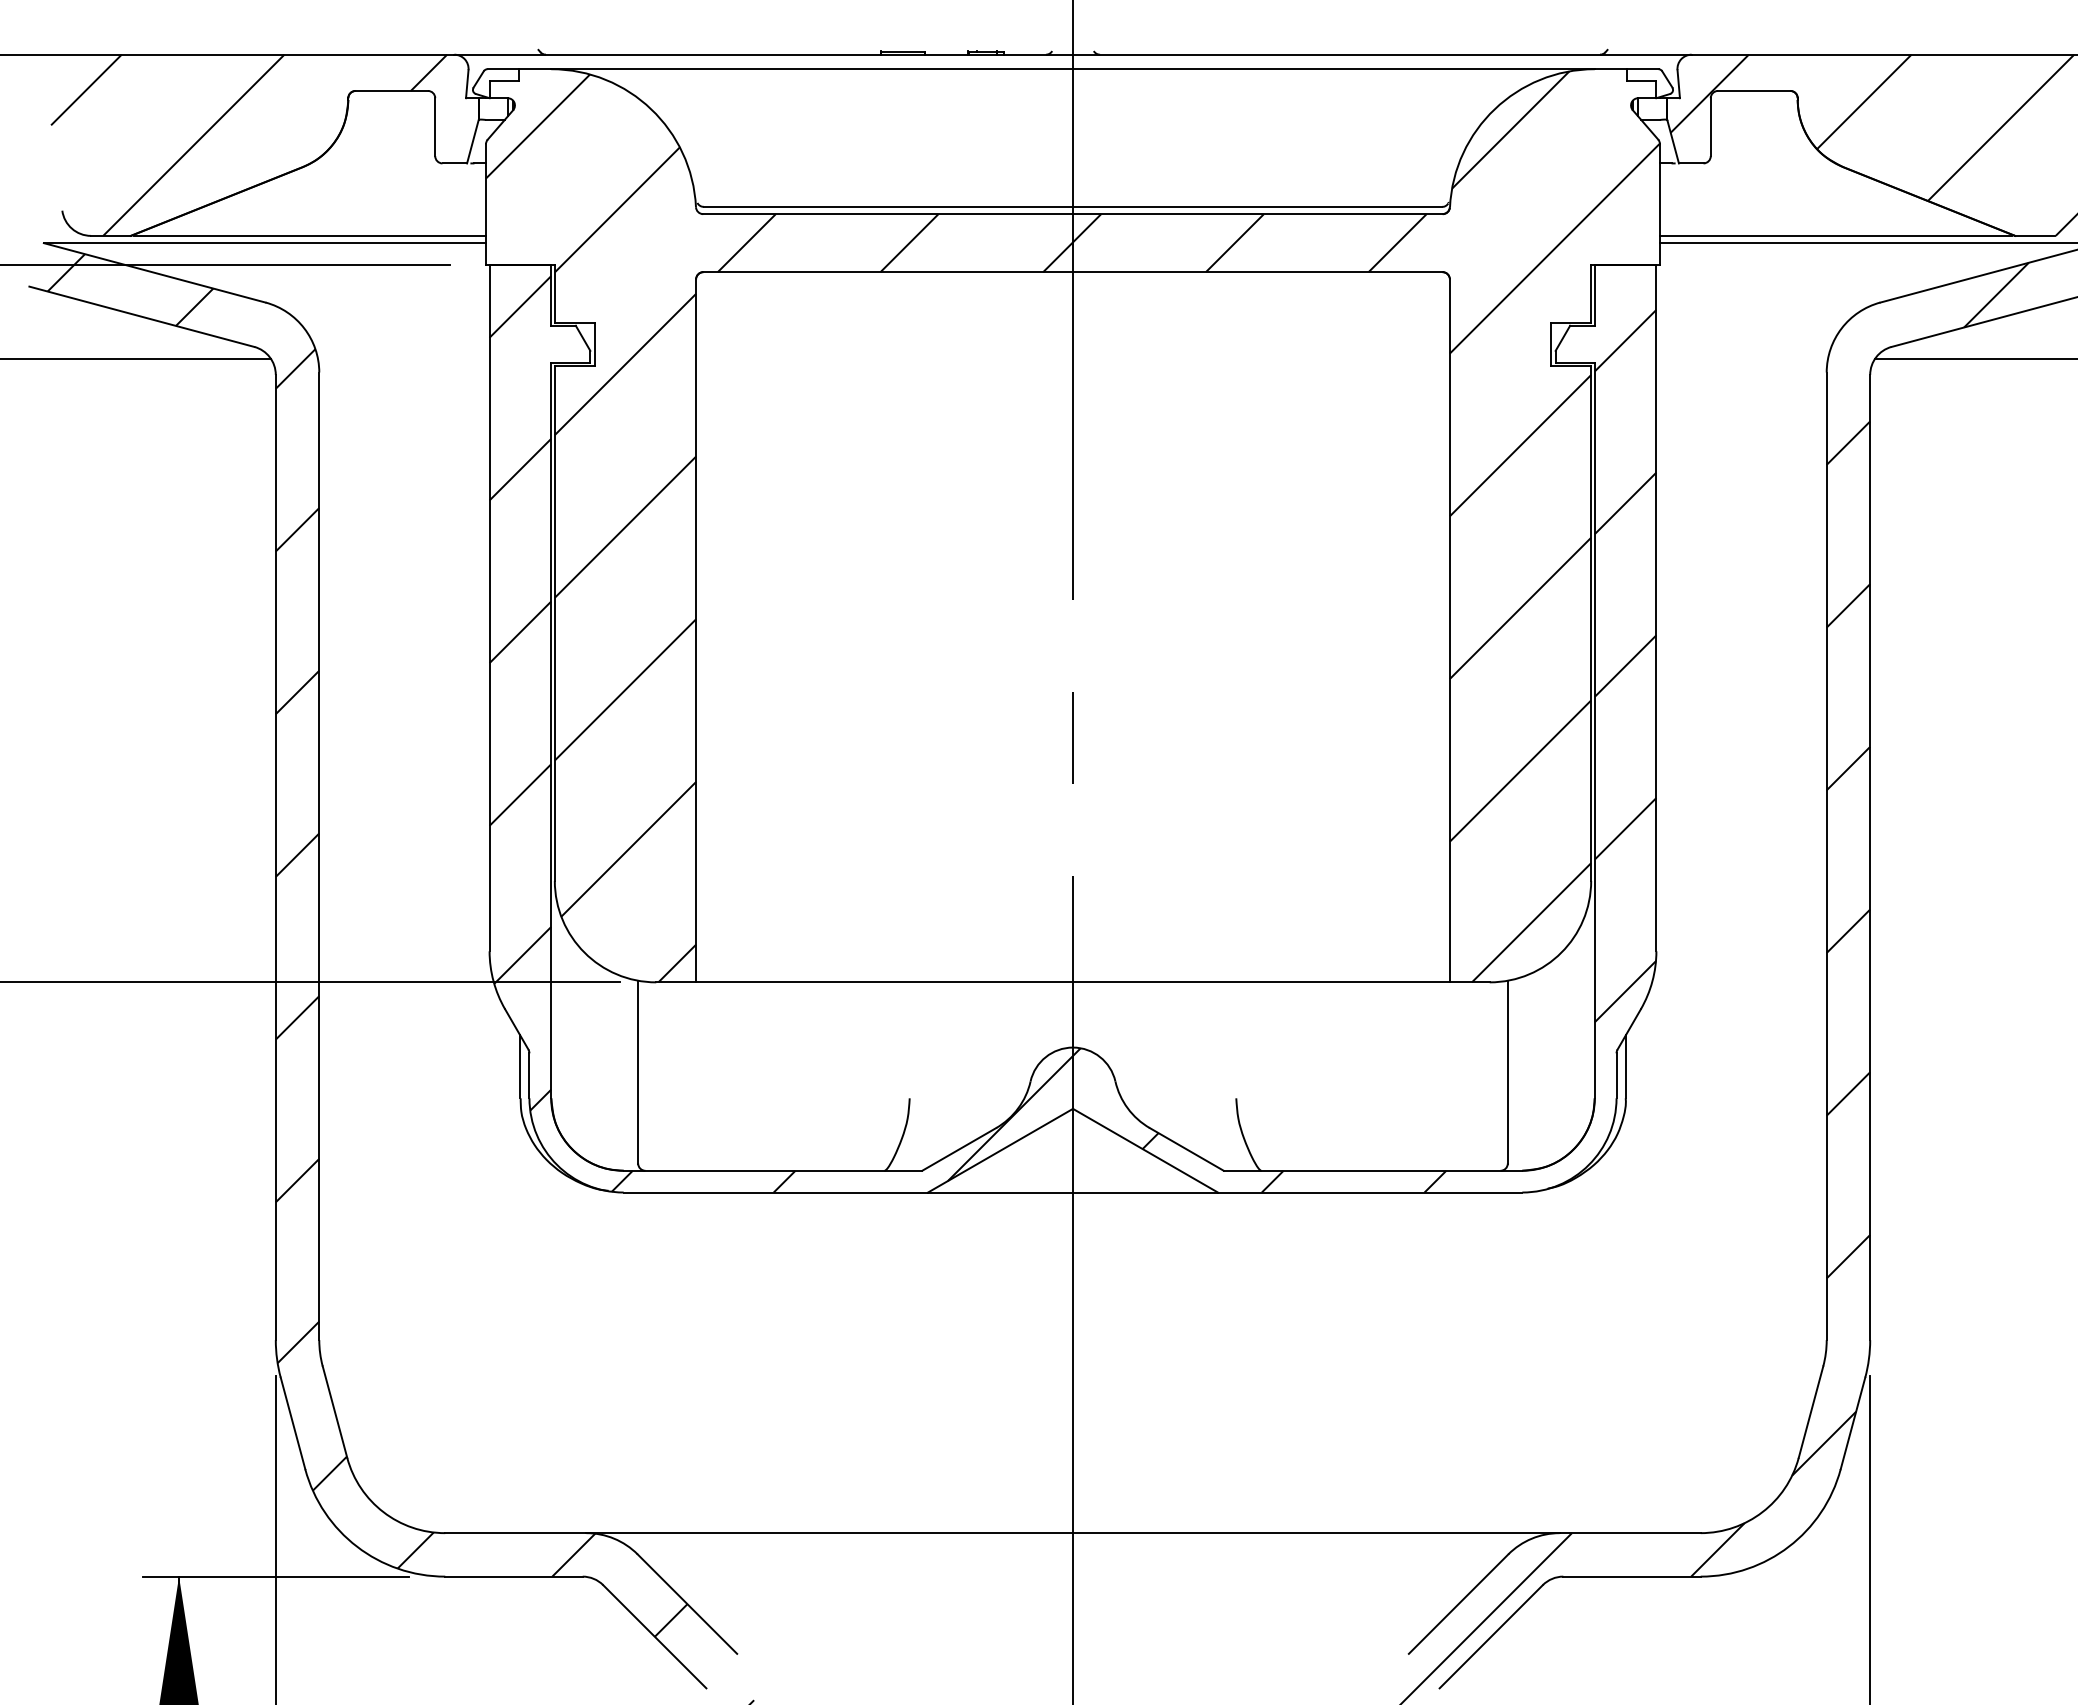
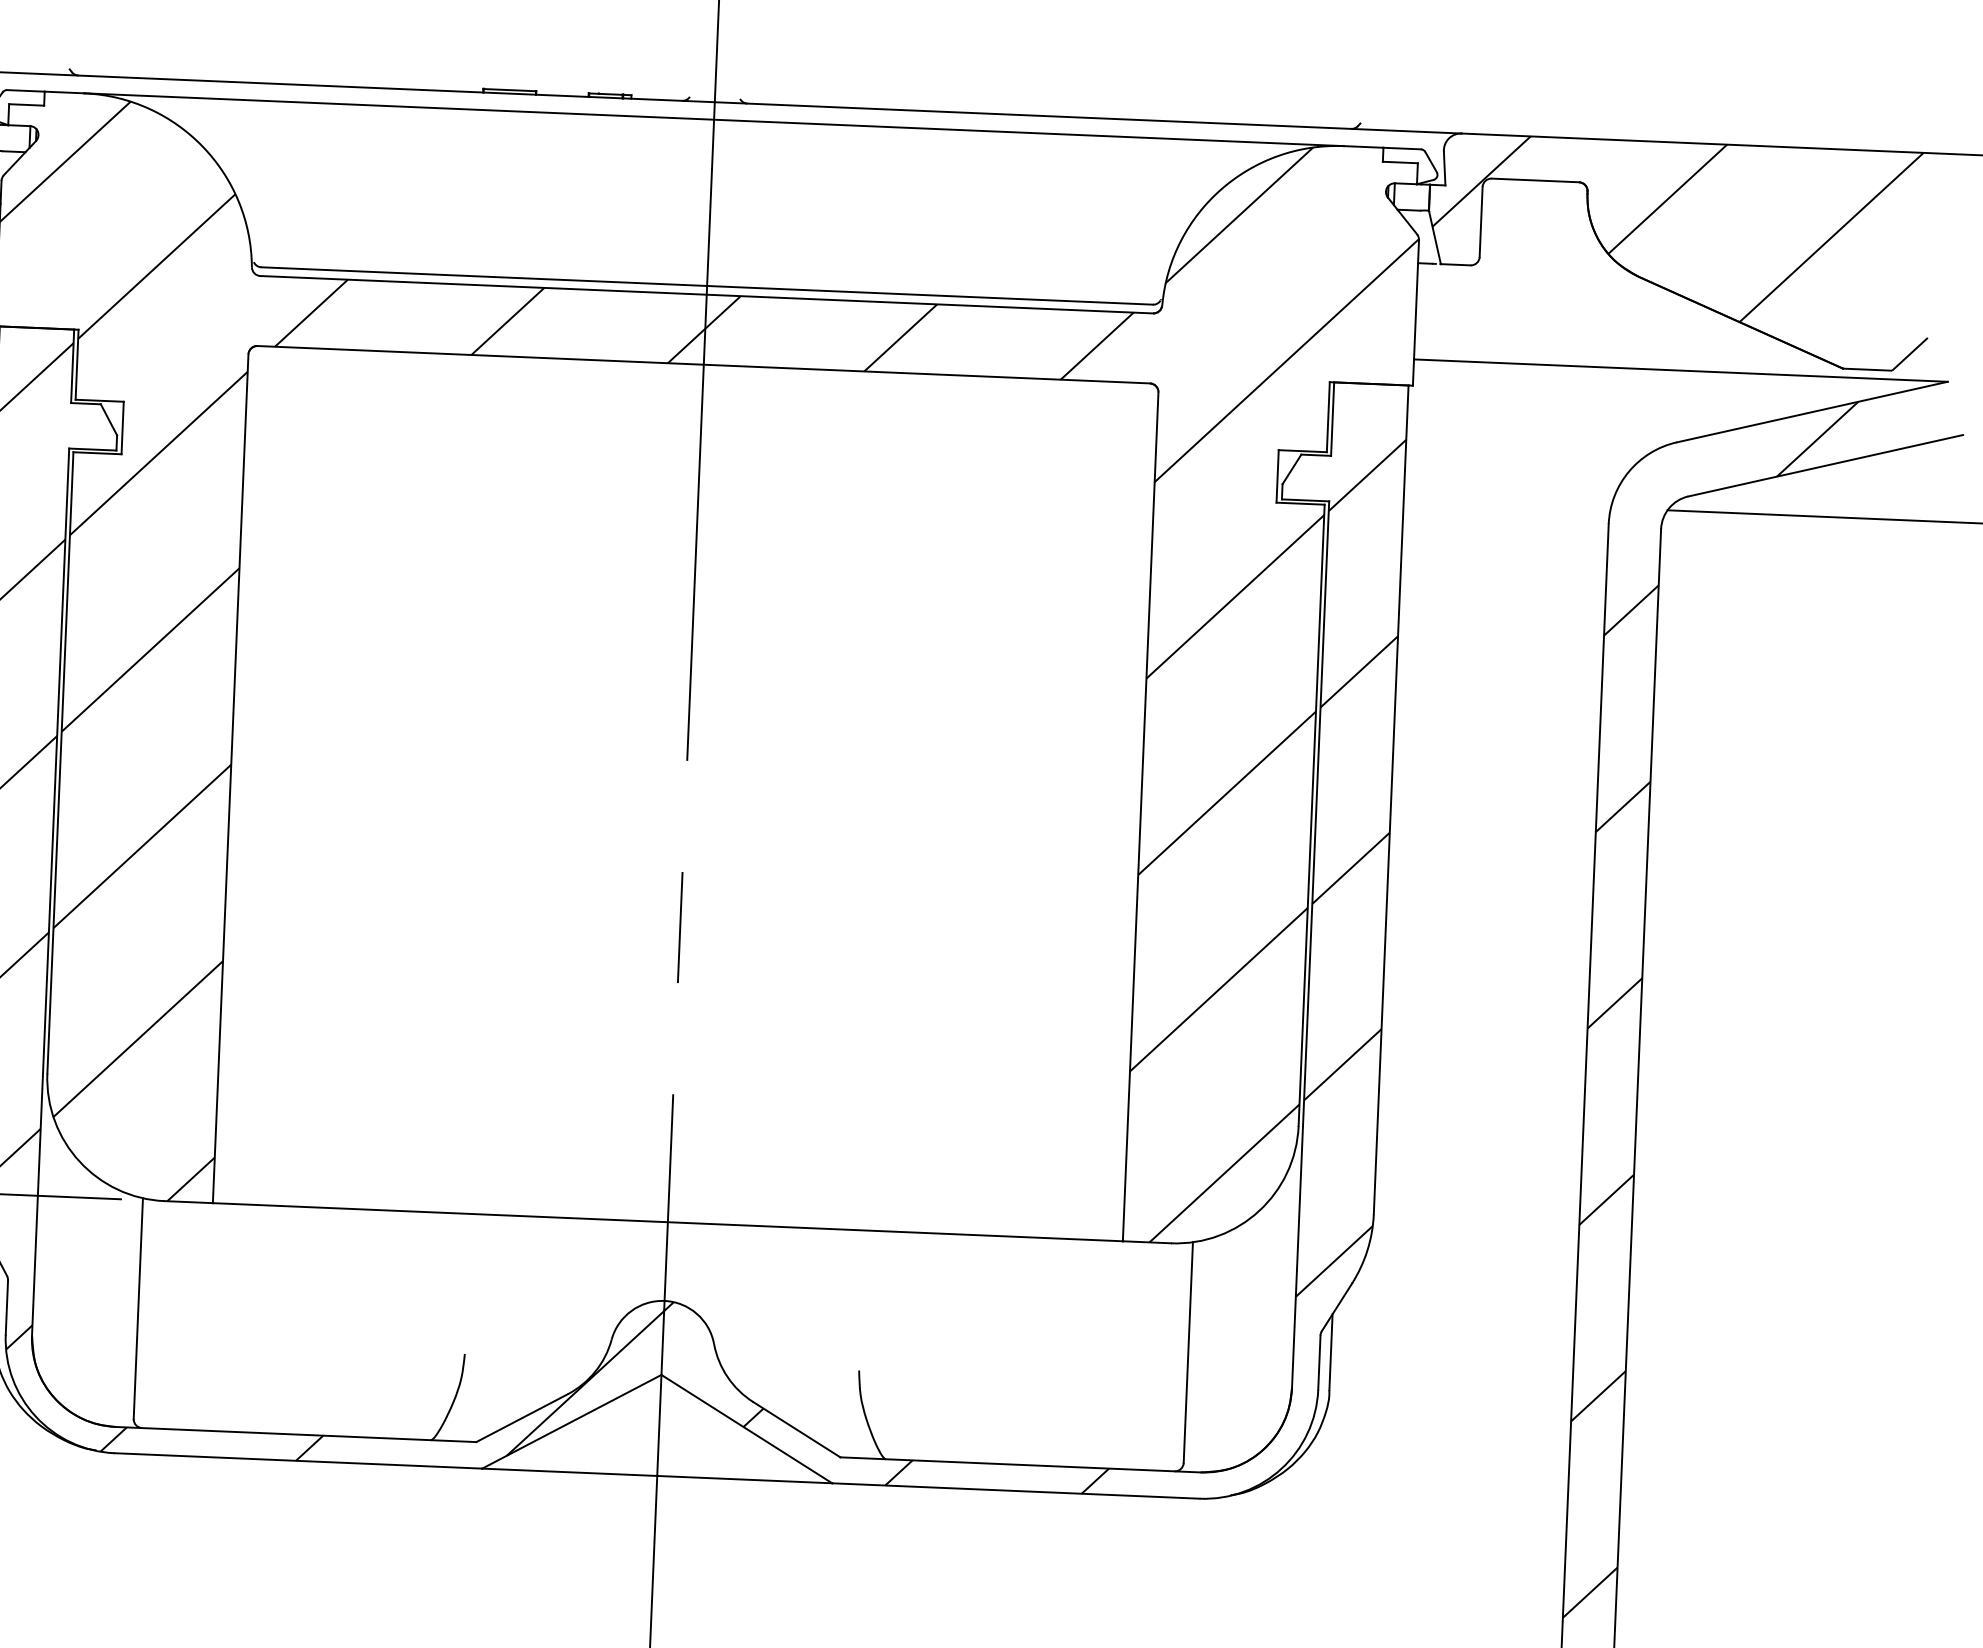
line: (1835, 235) -> (1626, 359), removed

